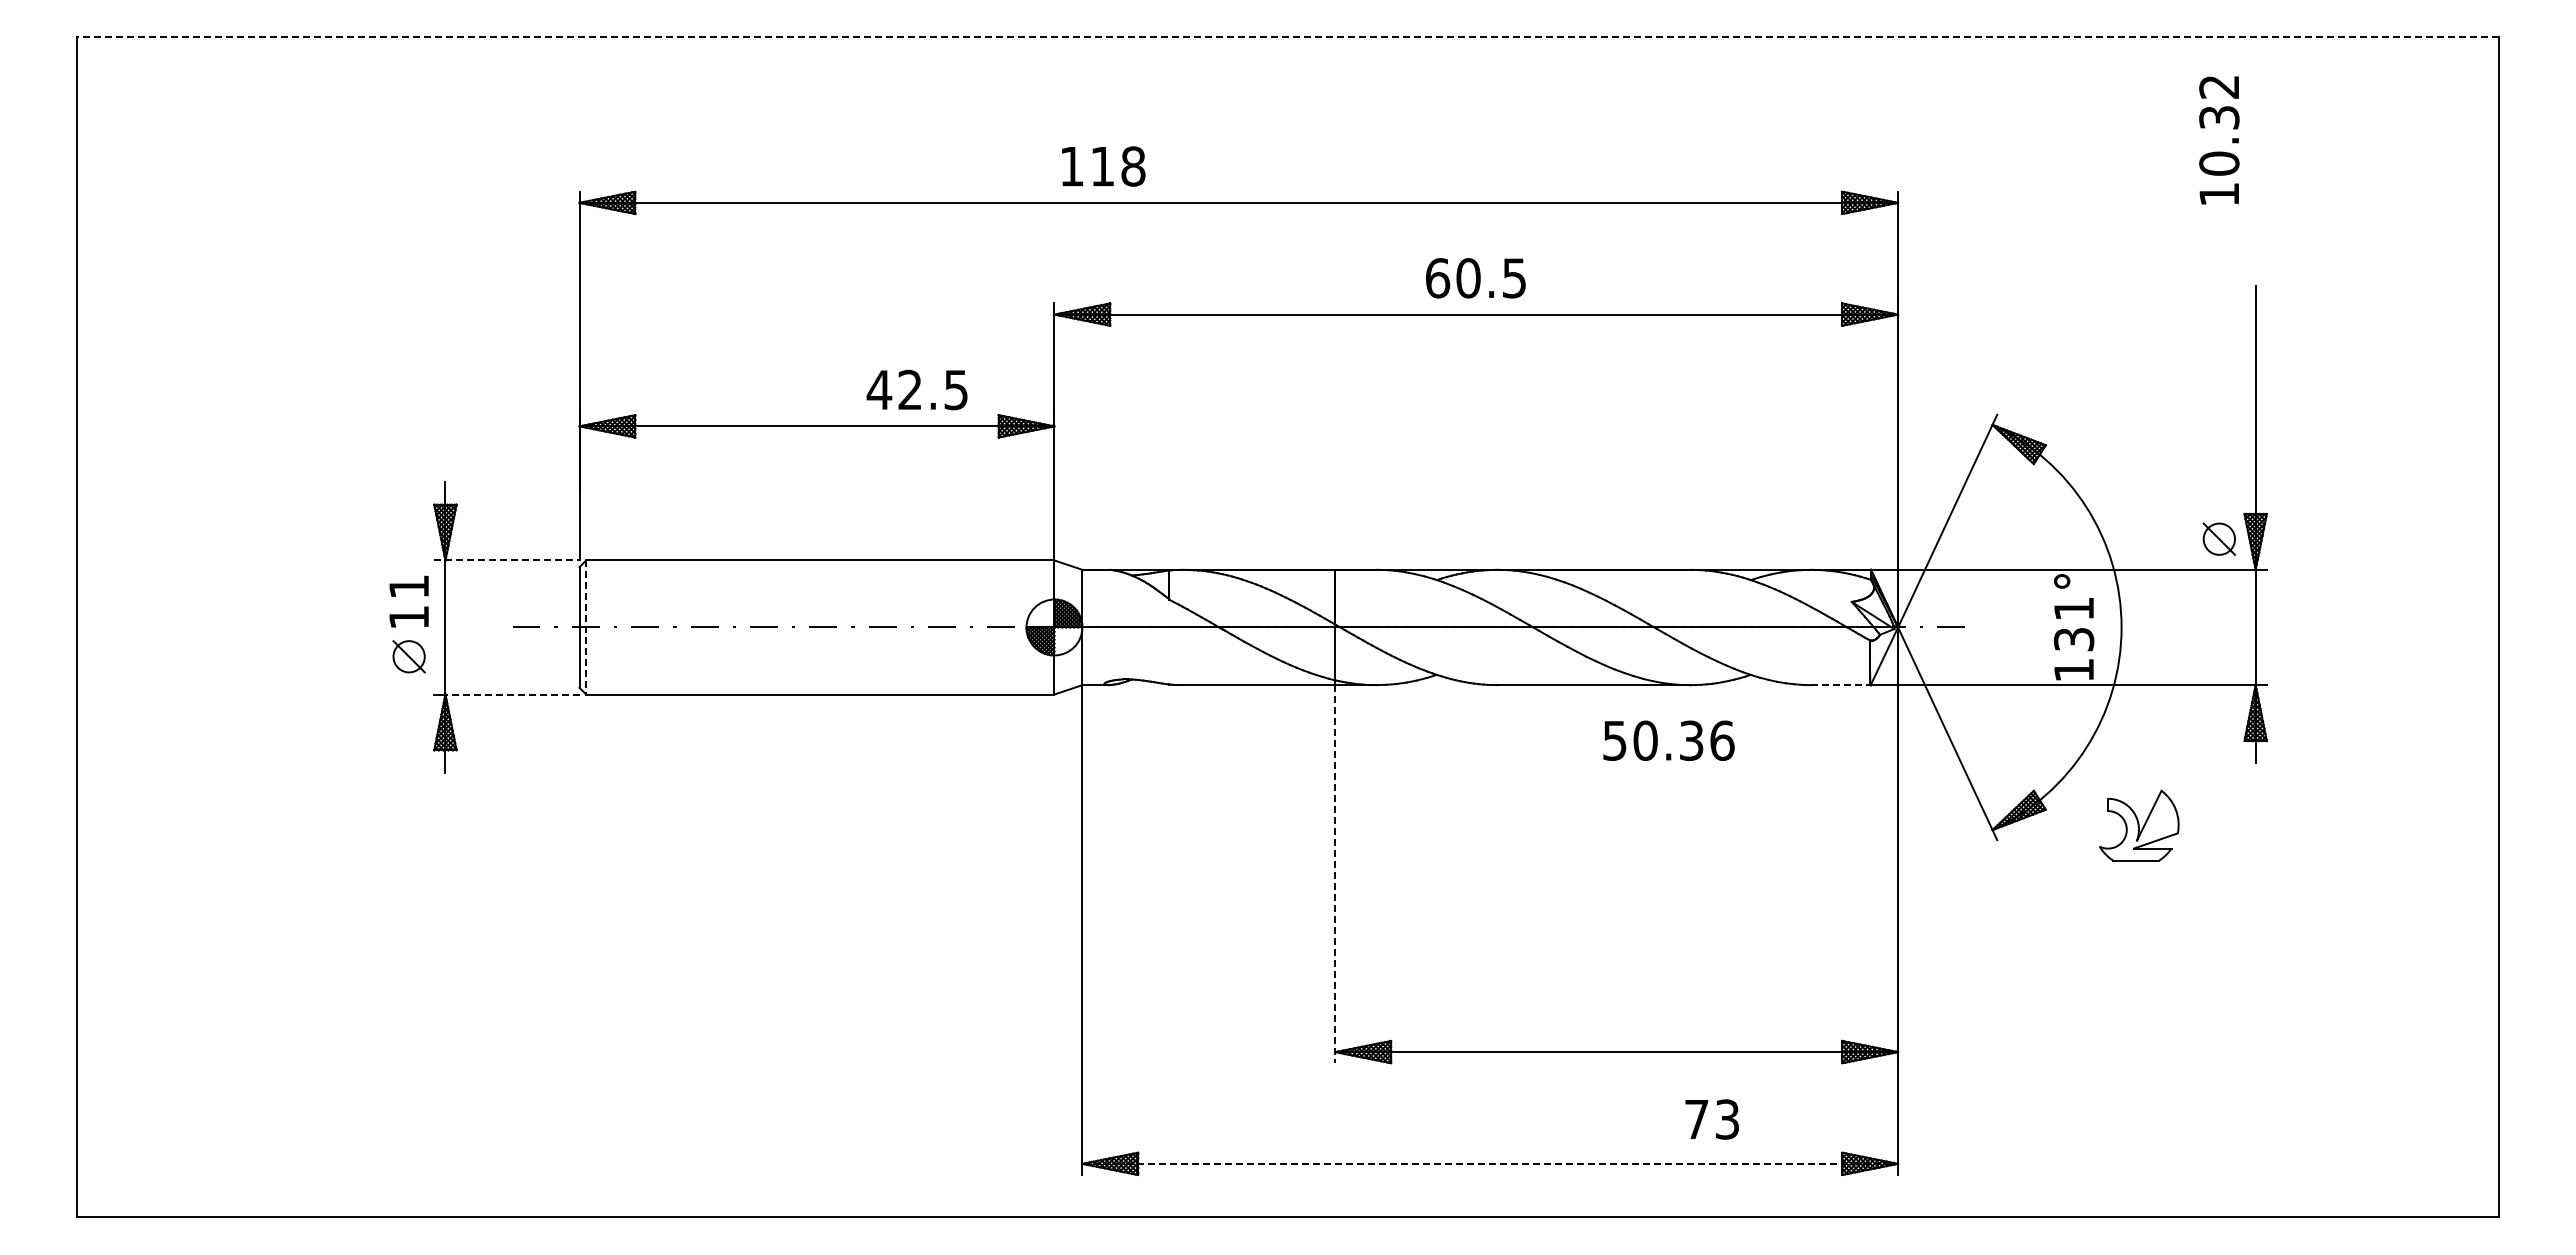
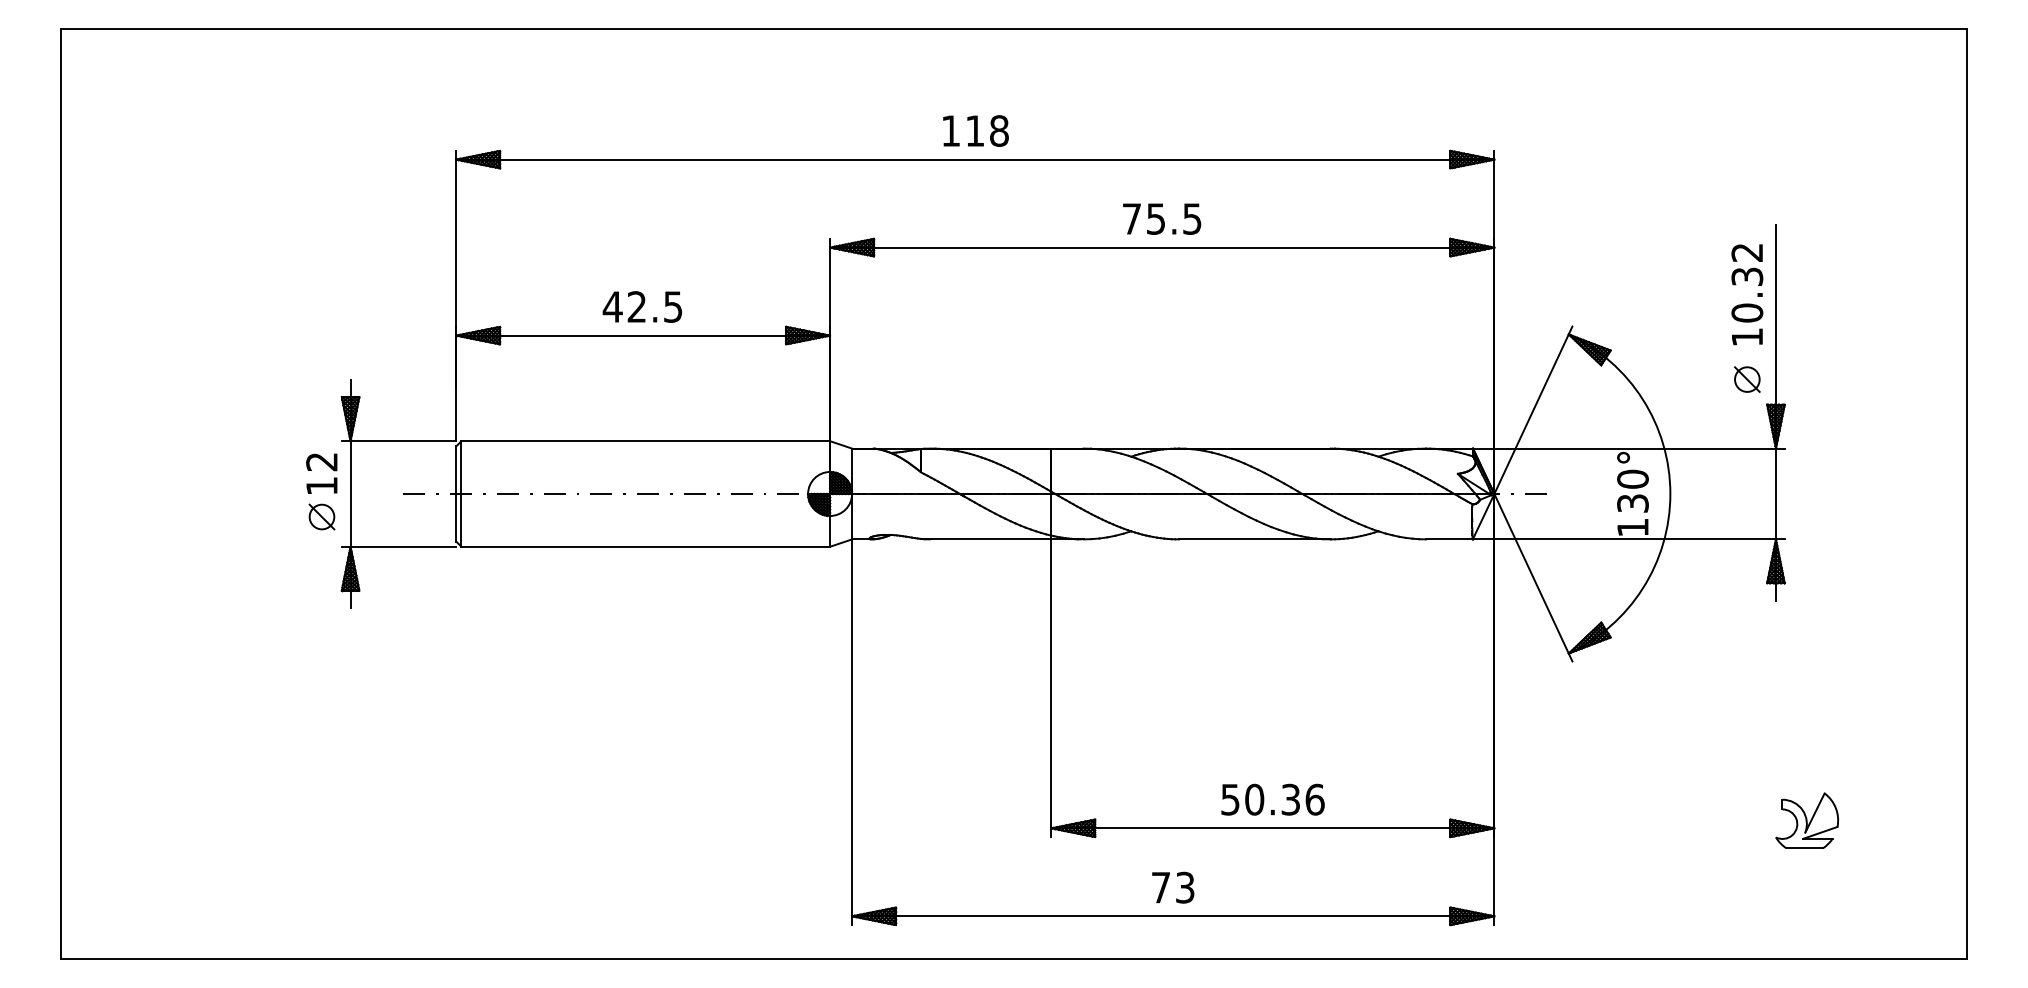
line: (1287, 37) -> (1013, 29), dashed -> solid
text: (2219, 140) -> (1747, 294), moved
text: (1103, 166) -> (975, 131), moved
text: (1453, 278) -> (1144, 219), 60.5 -> 75.5
text: (916, 389) -> (641, 306), moved
part: (2218, 538) -> (1746, 379), moved
line: (506, 560) -> (398, 441), dashed -> solid
text: (408, 586) -> (321, 461), 11 -> 12
text: (2073, 608) -> (1632, 479), 131° -> 130°
line: (586, 627) -> (461, 494), dashed -> solid
line: (1841, 685) -> (1449, 539), dashed -> solid
line: (512, 694) -> (403, 546), dashed -> solid
text: (1668, 740) -> (1272, 799), moved
part: (2139, 825) -> (1807, 820), moved
line: (1335, 874) -> (1051, 688), dashed -> solid
text: (1711, 1119) -> (1172, 887), moved
line: (1490, 1163) -> (1173, 916), dashed -> solid

